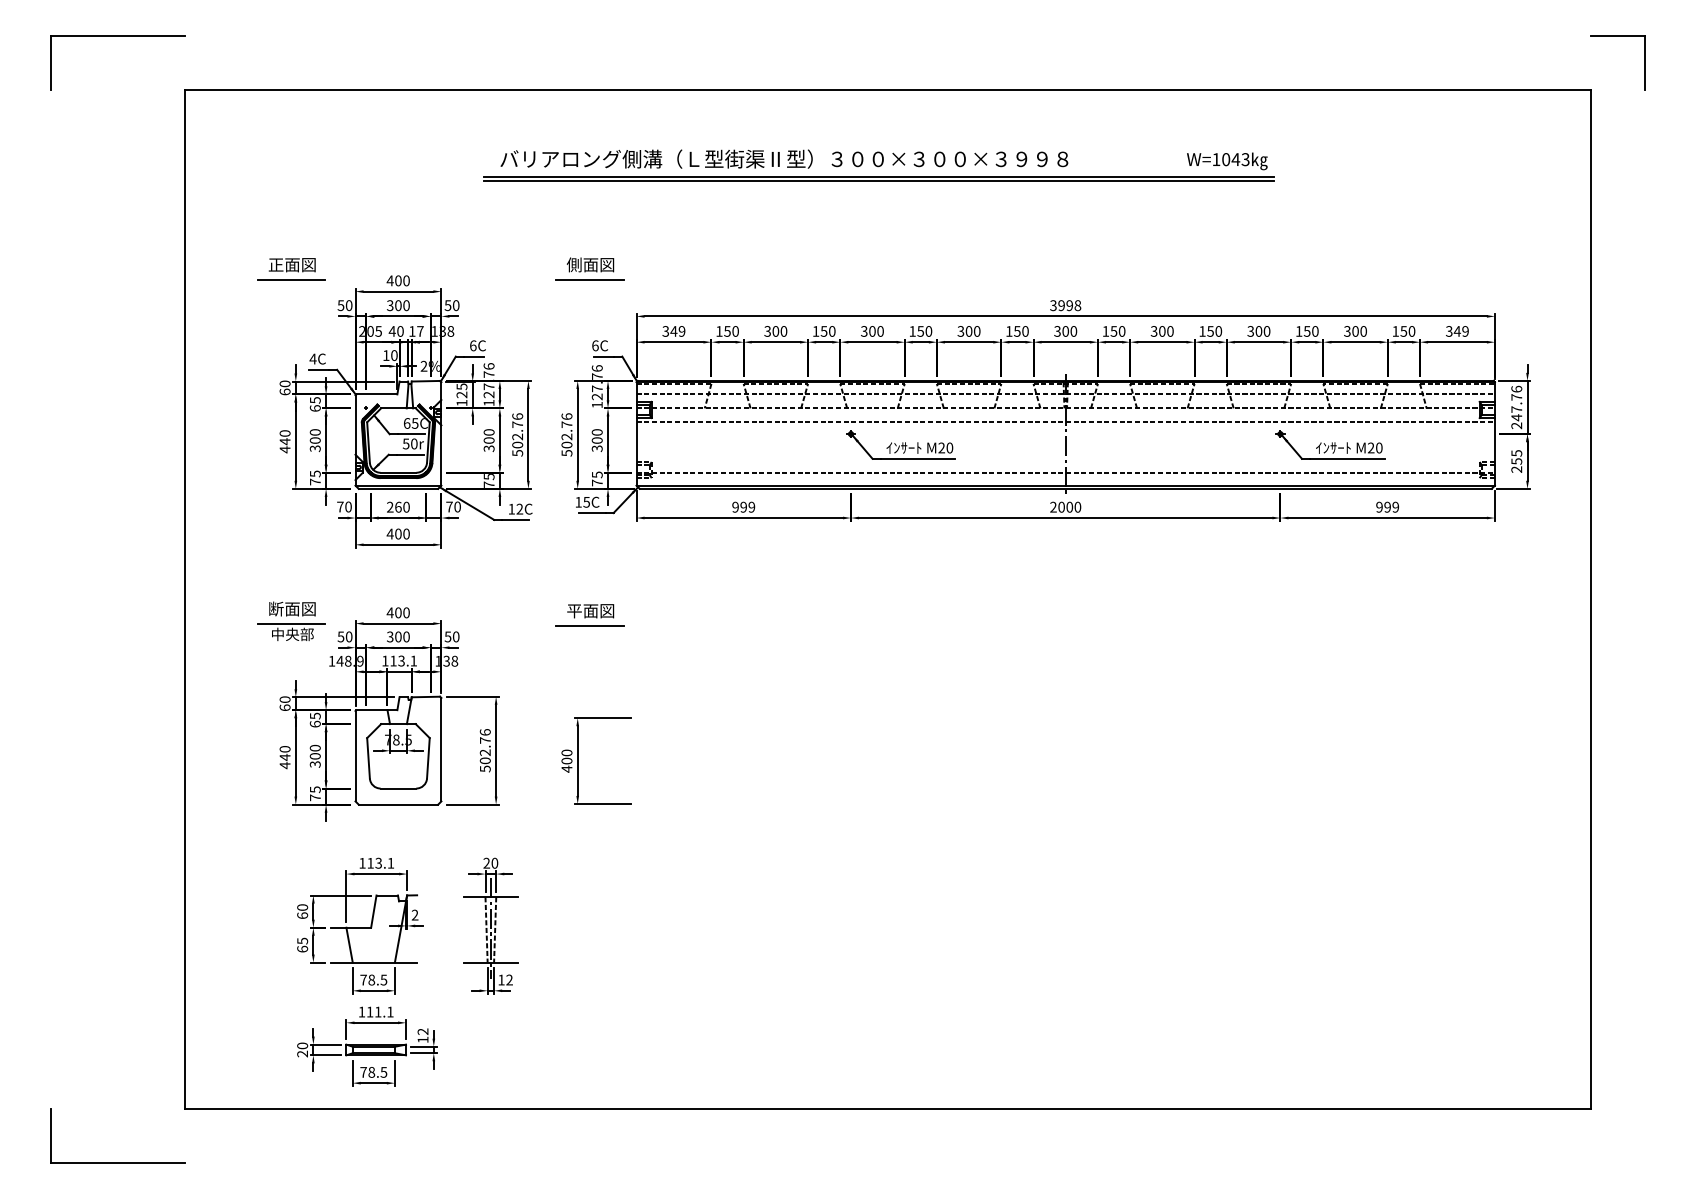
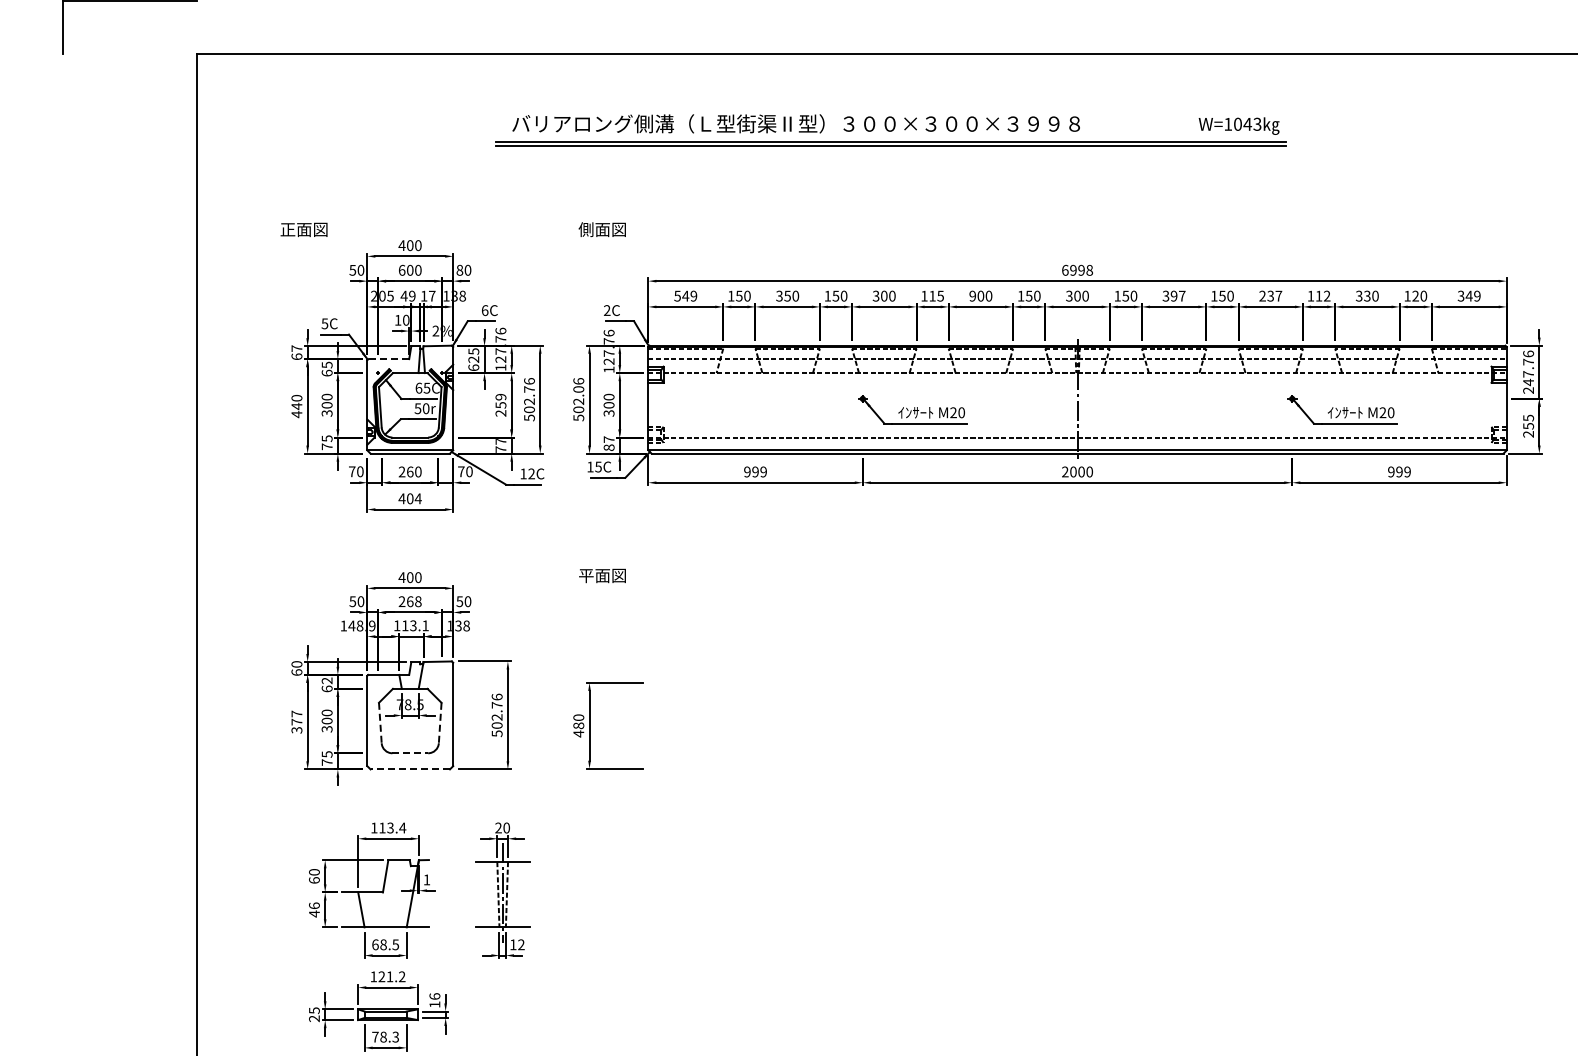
line: (291, 279) -> (303, 244), removed
line: (589, 279) -> (601, 244), removed
text: (389, 305) -> (401, 270), 300 -> 600
text: (447, 305) -> (459, 270), 50 -> 80
text: (1053, 305) -> (1065, 270), 3998 -> 6998
text: (400, 331) -> (412, 296), 40 -> 49
text: (665, 331) -> (677, 296), 349 -> 549
text: (775, 331) -> (787, 296), 300 -> 350
text: (924, 331) -> (936, 296), 150 -> 115
text: (960, 331) -> (972, 296), 300 -> 900
text: (1166, 331) -> (1178, 296), 300 -> 397
text: (1258, 331) -> (1270, 296), 300 -> 237
text: (1310, 331) -> (1322, 296), 150 -> 112
text: (1355, 331) -> (1367, 296), 300 -> 330
text: (1403, 331) -> (1415, 296), 150 -> 120
text: (595, 345) -> (607, 310), 6C -> 2C
text: (312, 358) -> (324, 323), 4C -> 5C
text: (284, 383) -> (296, 348), 60 -> 67
line: (376, 394) -> (388, 359), solid -> dashed
text: (461, 402) -> (473, 367), 125 -> 625
line: (1065, 422) -> (1077, 387), removed
text: (566, 424) -> (578, 389), 502.76 -> 502.06
text: (488, 440) -> (500, 405), 300 -> 259
text: (488, 477) -> (500, 442), 75 -> 77
text: (596, 478) -> (608, 443), 75 -> 87
text: (406, 533) -> (418, 498), 400 -> 404
part: (291, 620) -> (303, 585), removed
line: (589, 625) -> (601, 590), removed
text: (398, 636) -> (410, 601), 300 -> 268
text: (314, 715) -> (326, 680), 65 -> 62
text: (284, 757) -> (296, 722), 440 -> 377
line: (368, 758) -> (380, 723), solid -> dashed
line: (428, 758) -> (440, 723), solid -> dashed
text: (567, 760) -> (579, 725), 400 -> 480
line: (398, 788) -> (410, 753), solid -> dashed
line: (398, 804) -> (410, 769), solid -> dashed
text: (390, 863) -> (402, 828), 113.1 -> 113.4
text: (414, 914) -> (426, 879), 2 -> 1
text: (302, 944) -> (314, 909), 65 -> 46
text: (363, 979) -> (375, 944), 78.5 -> 68.5
text: (379, 1011) -> (391, 976), 111.1 -> 121.2
text: (422, 1031) -> (434, 996), 12 -> 16
text: (302, 1045) -> (314, 1010), 20 -> 25
text: (384, 1071) -> (396, 1036), 78.5 -> 78.3

